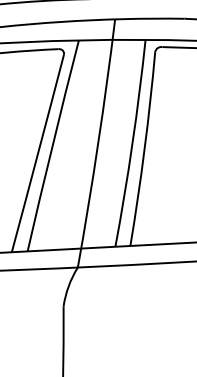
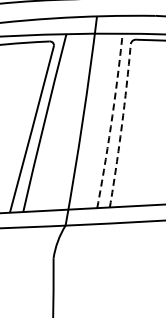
arc: (132, 144) -> (111, 121), solid -> dashed
arc: (144, 148) -> (121, 125), solid -> dashed

